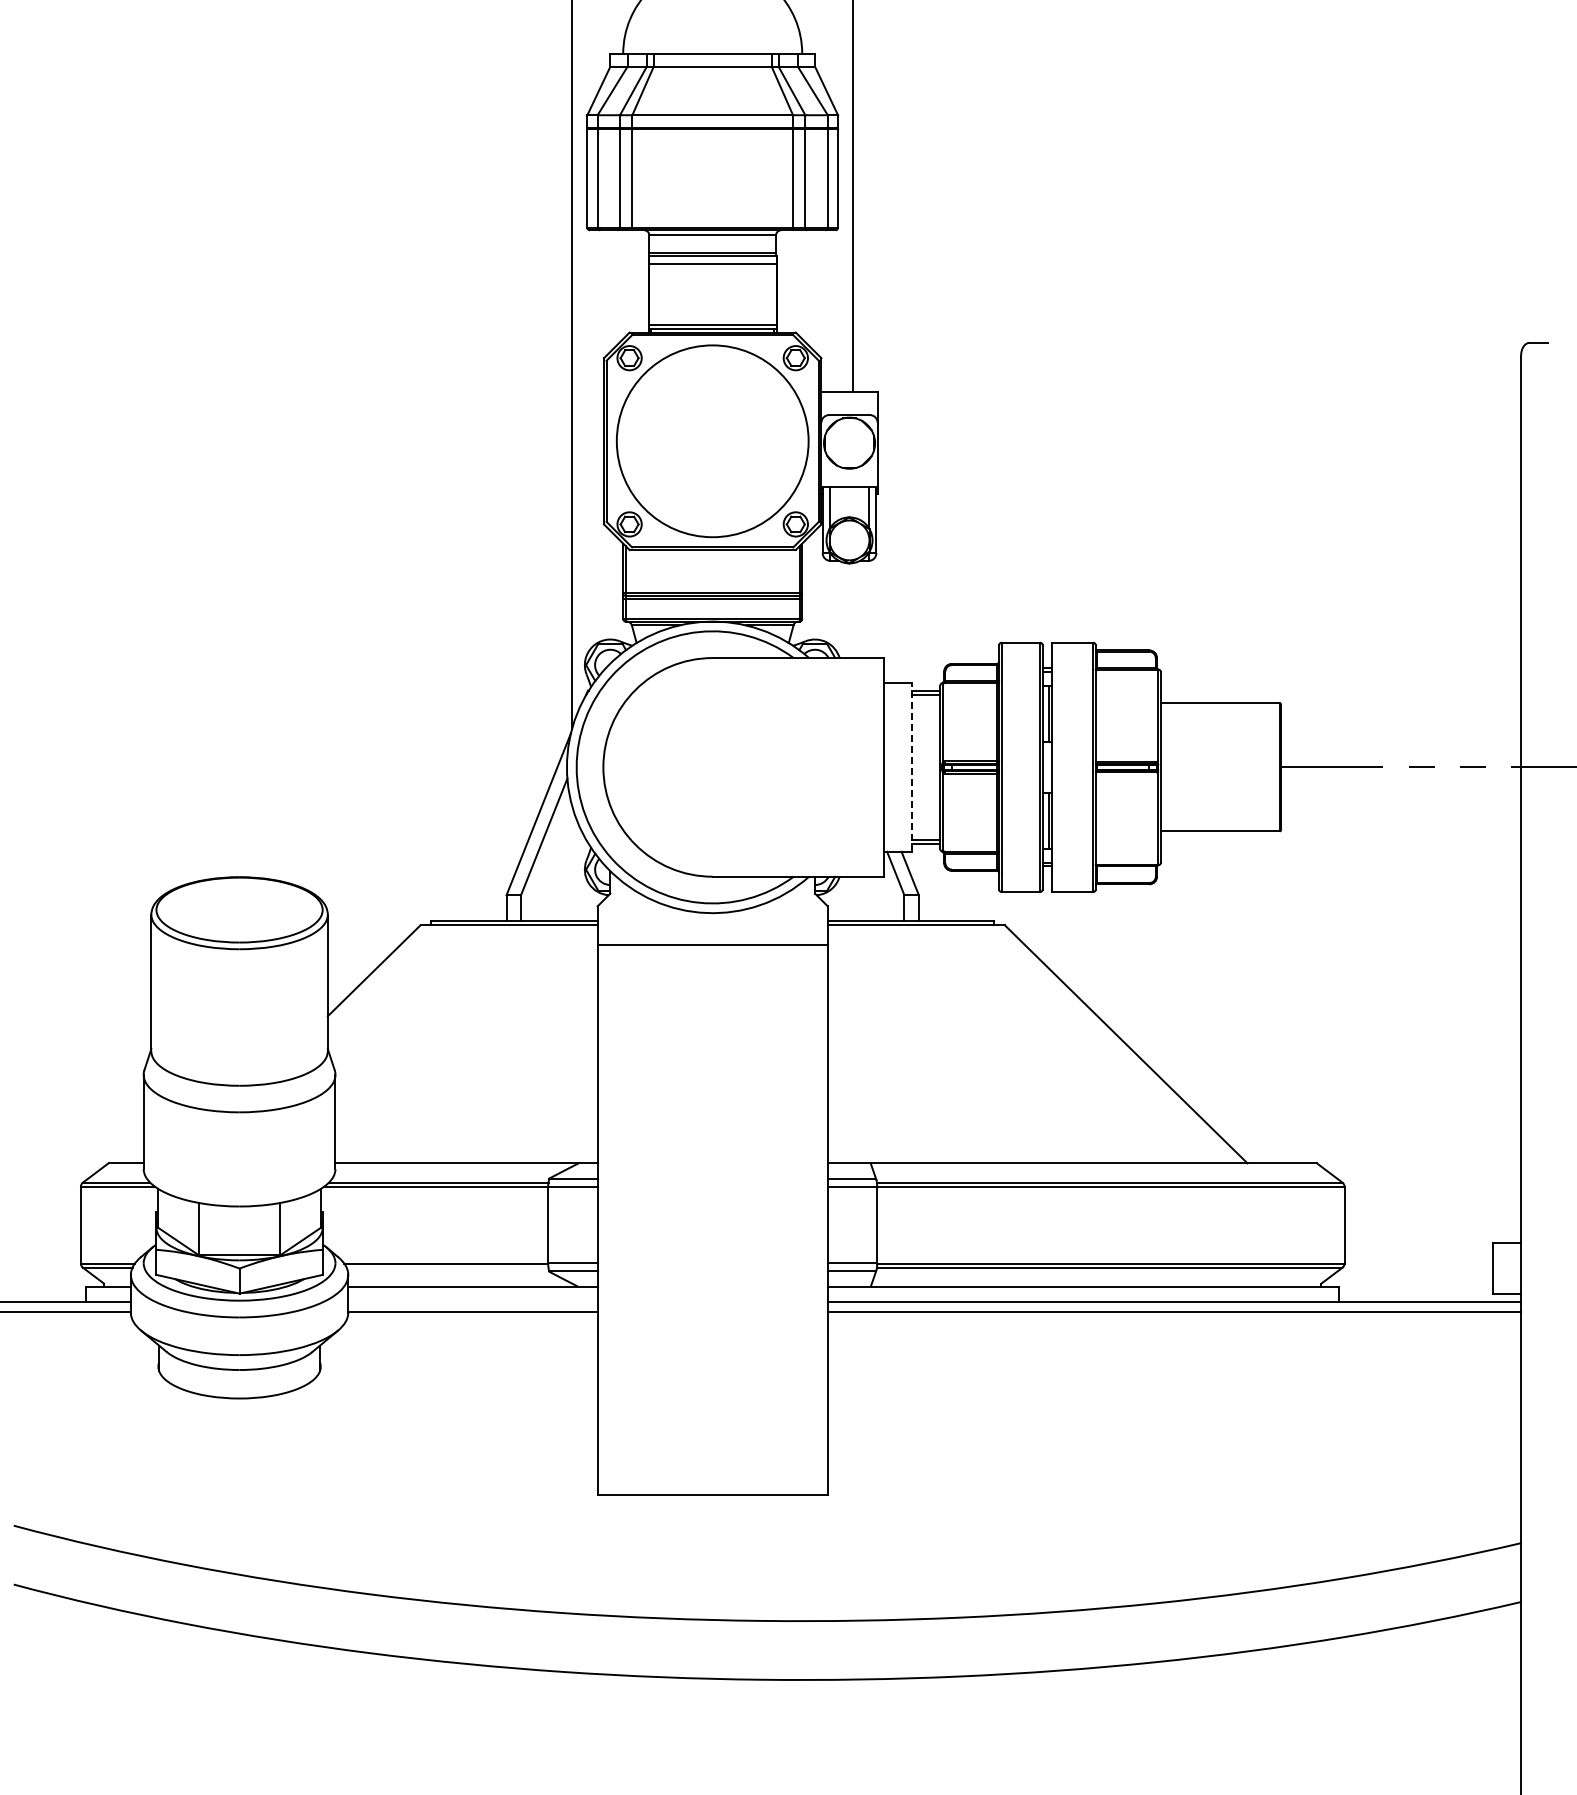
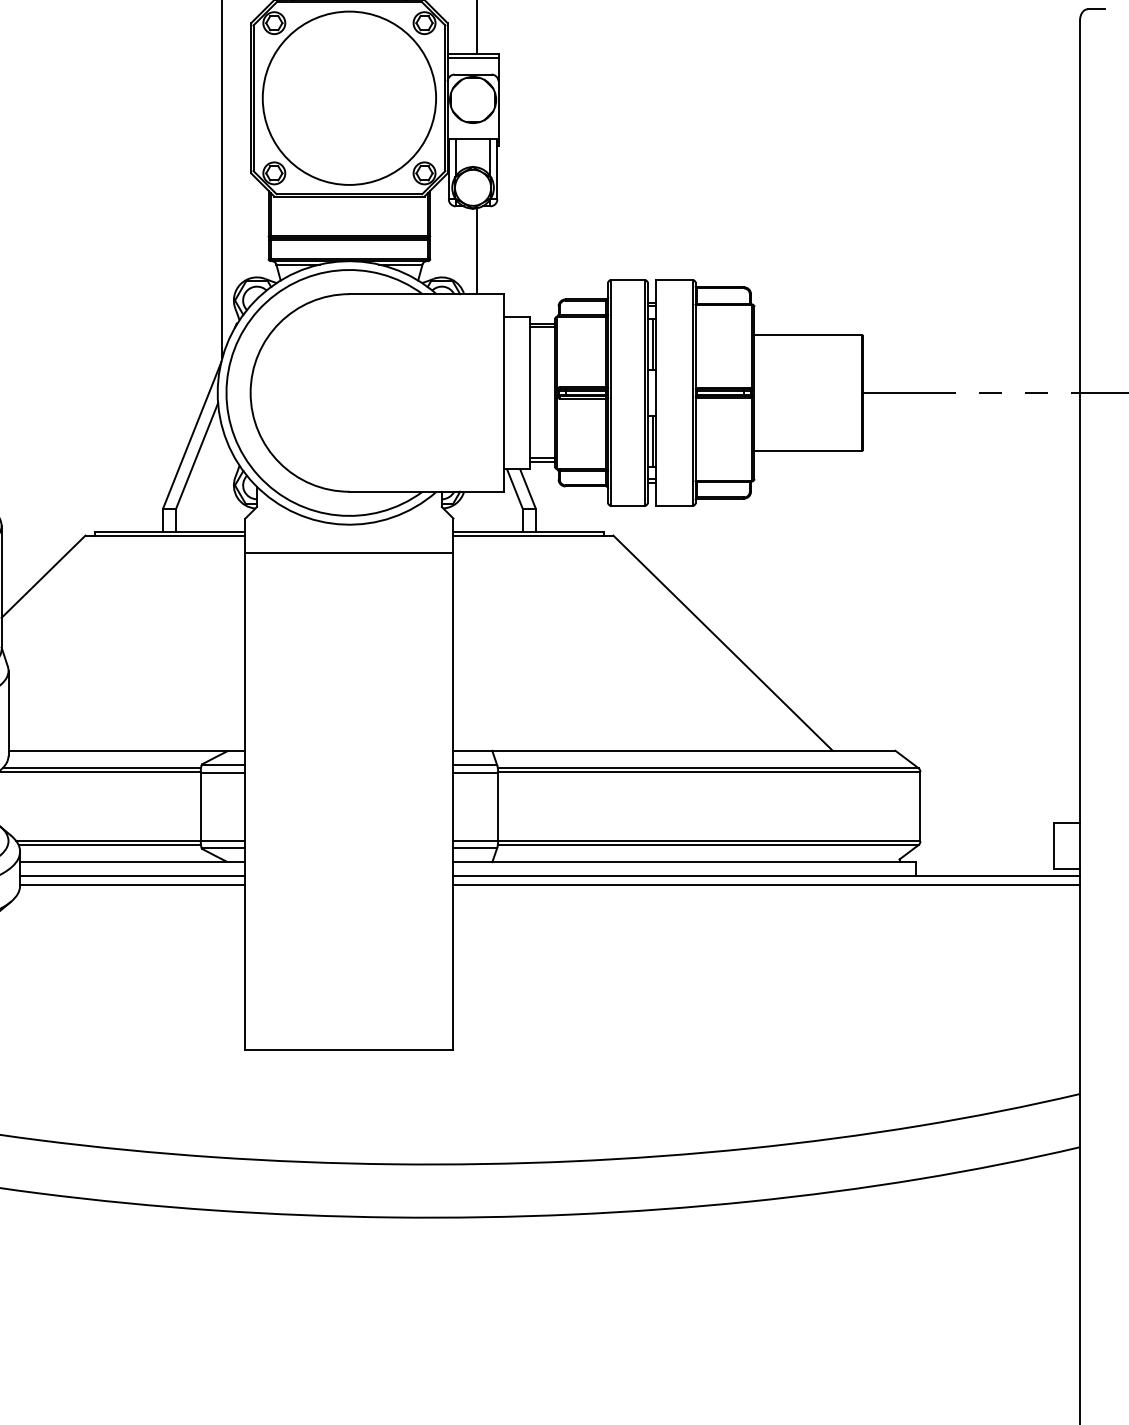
line: (849, 397) -> (473, 58), added
line: (853, 610) -> (476, 251), added
line: (912, 766) -> (529, 392), dashed -> solid
line: (447, 1267) -> (109, 844), added
line: (472, 1301) -> (132, 875), added

